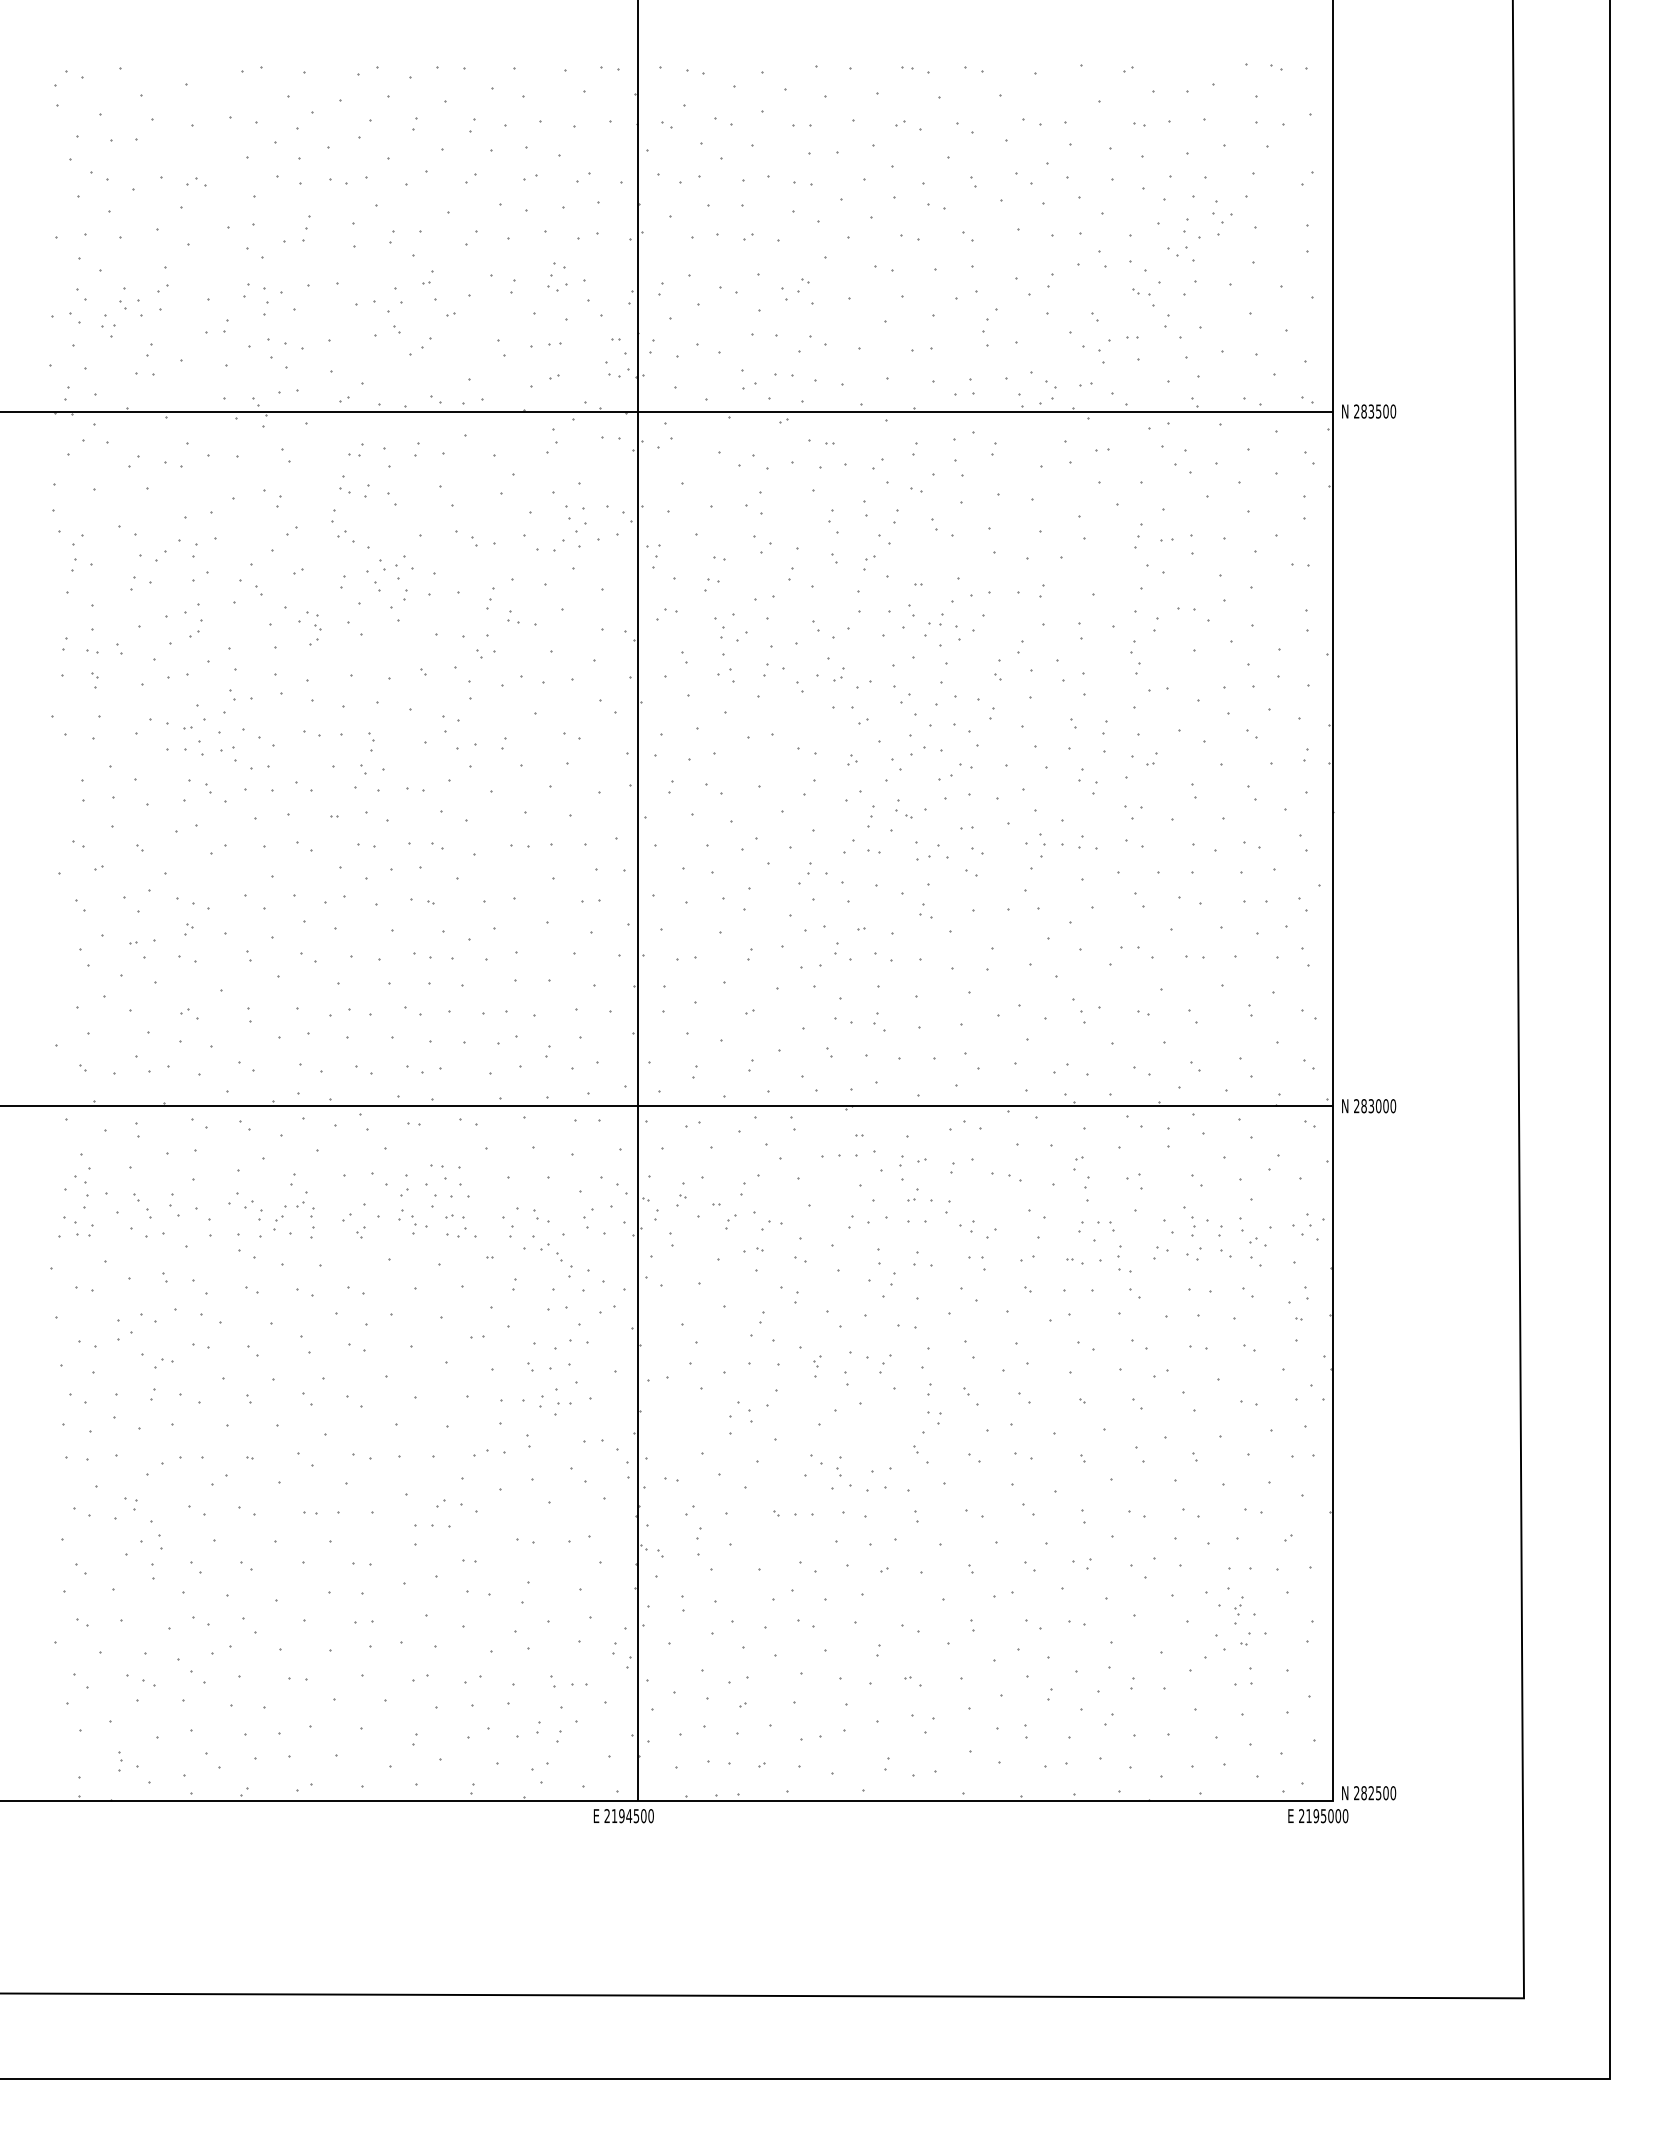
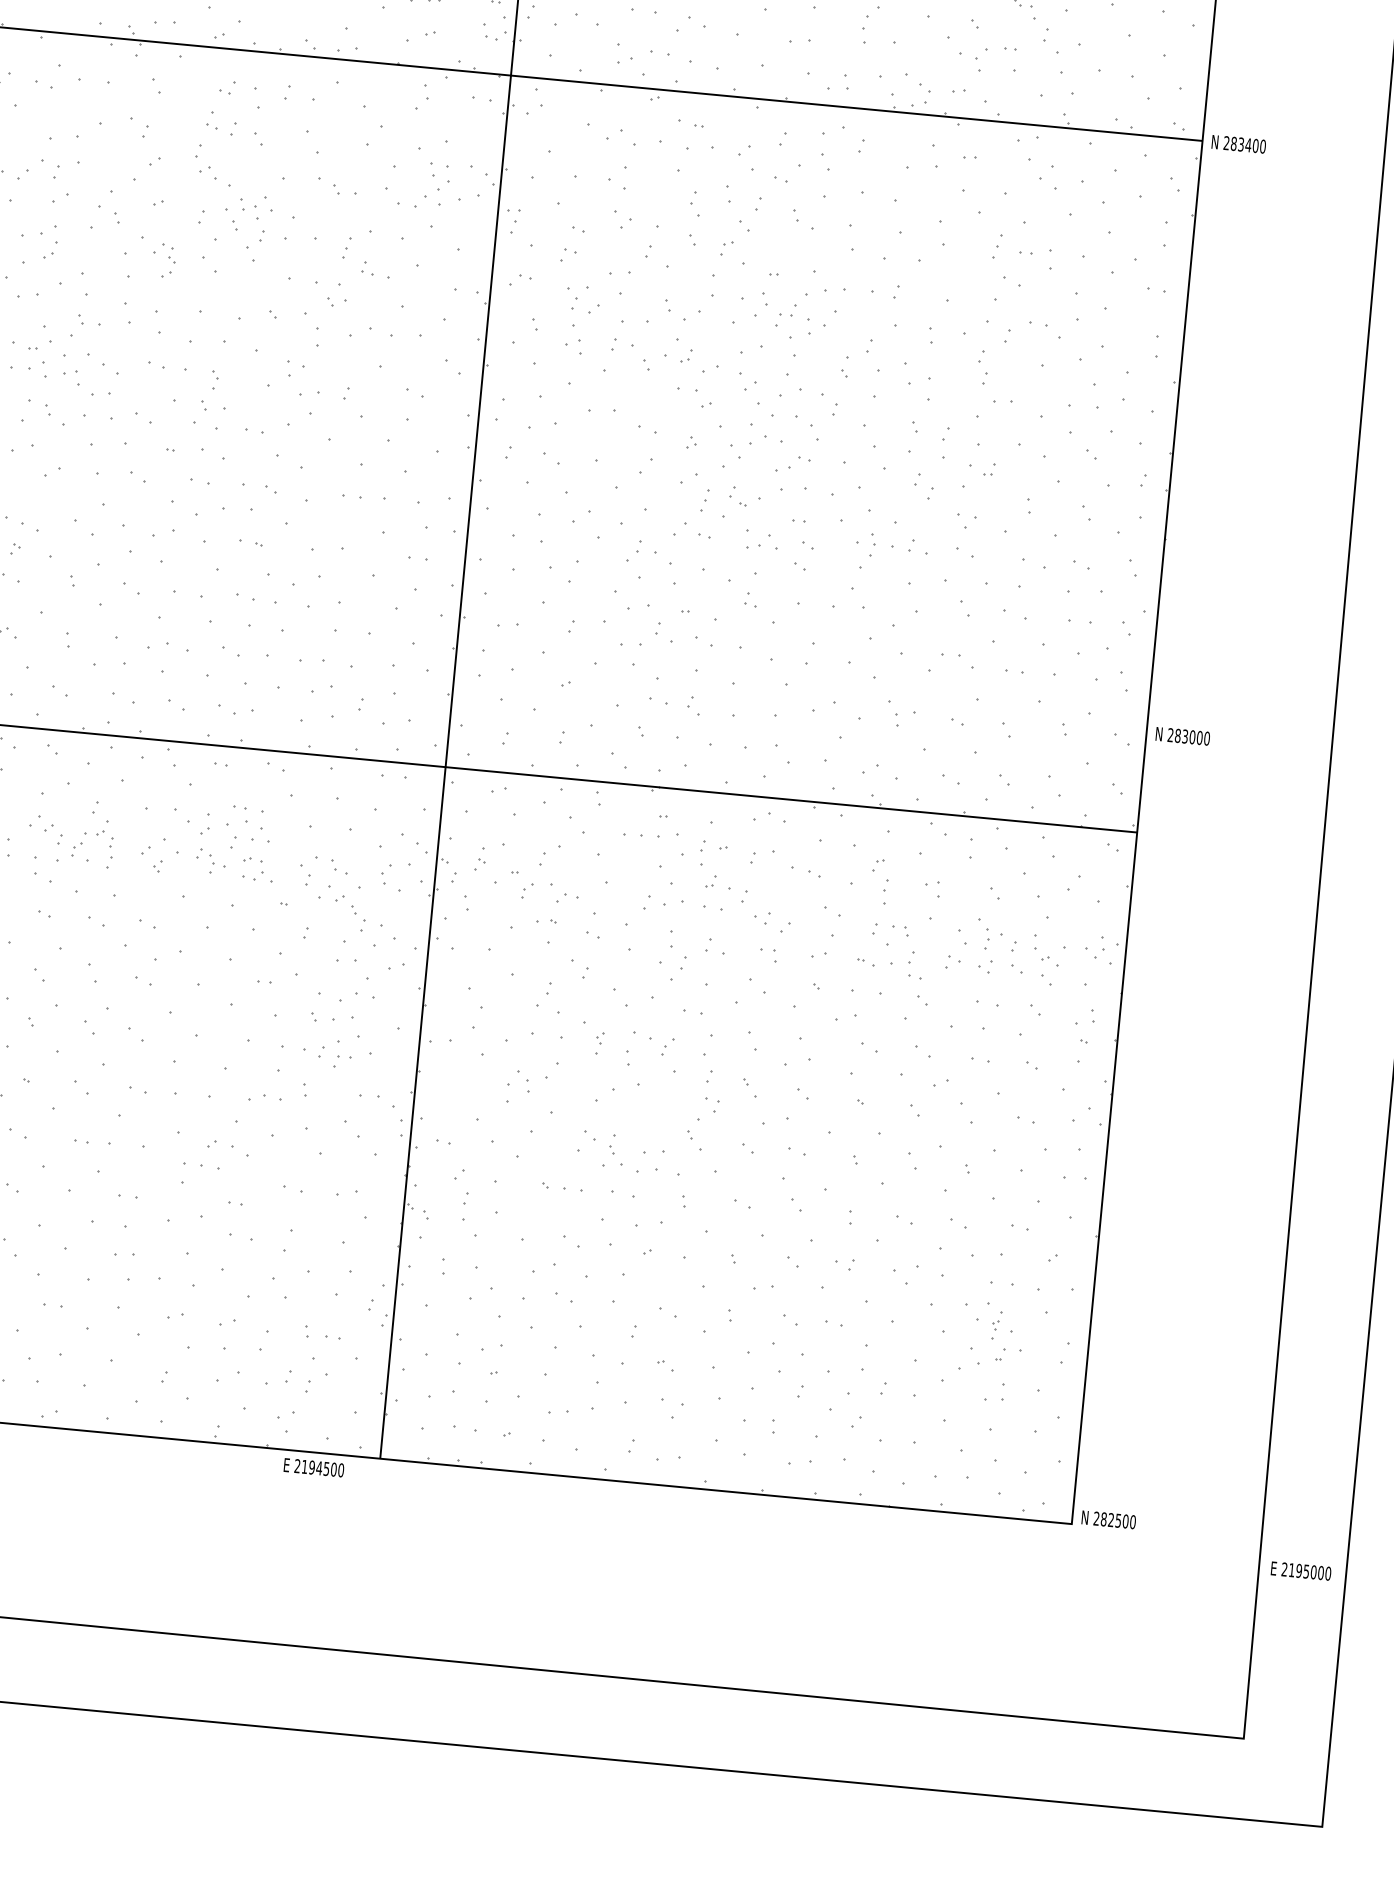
text: (1378, 411) -> (1248, 145), 283500 -> 283400
text: (1369, 1106) -> (1183, 736), moved
text: (623, 1816) -> (313, 1468), moved
text: (1318, 1816) -> (1301, 1571), moved

